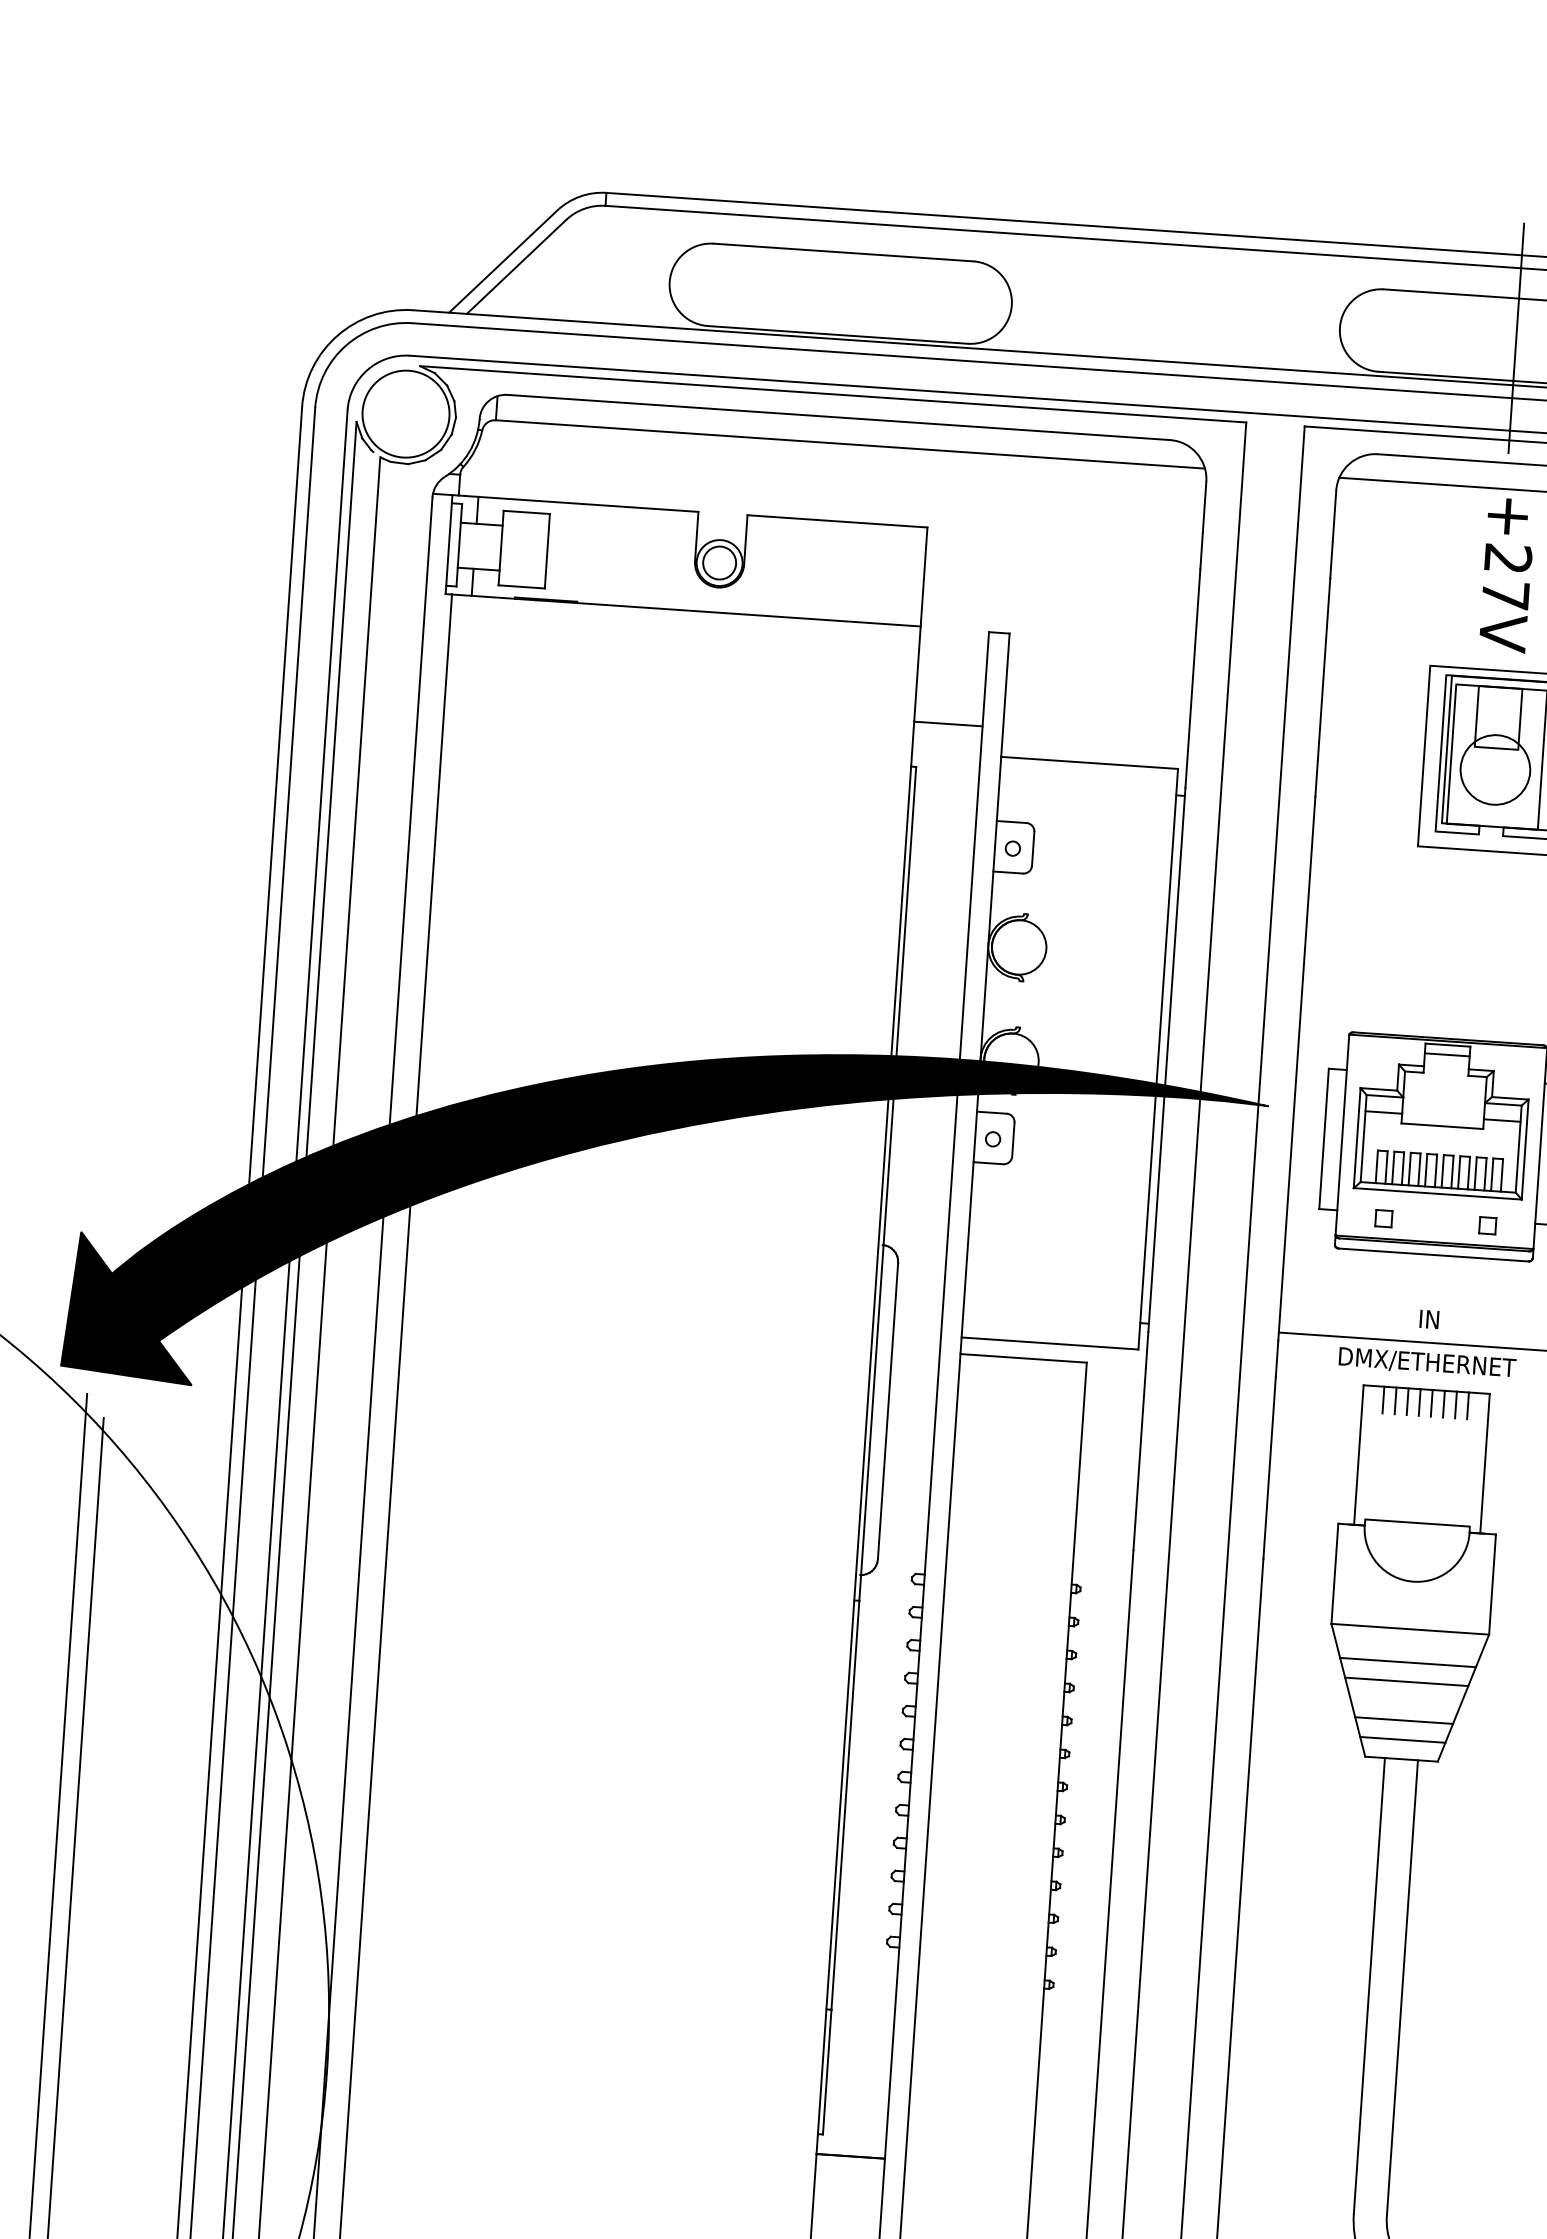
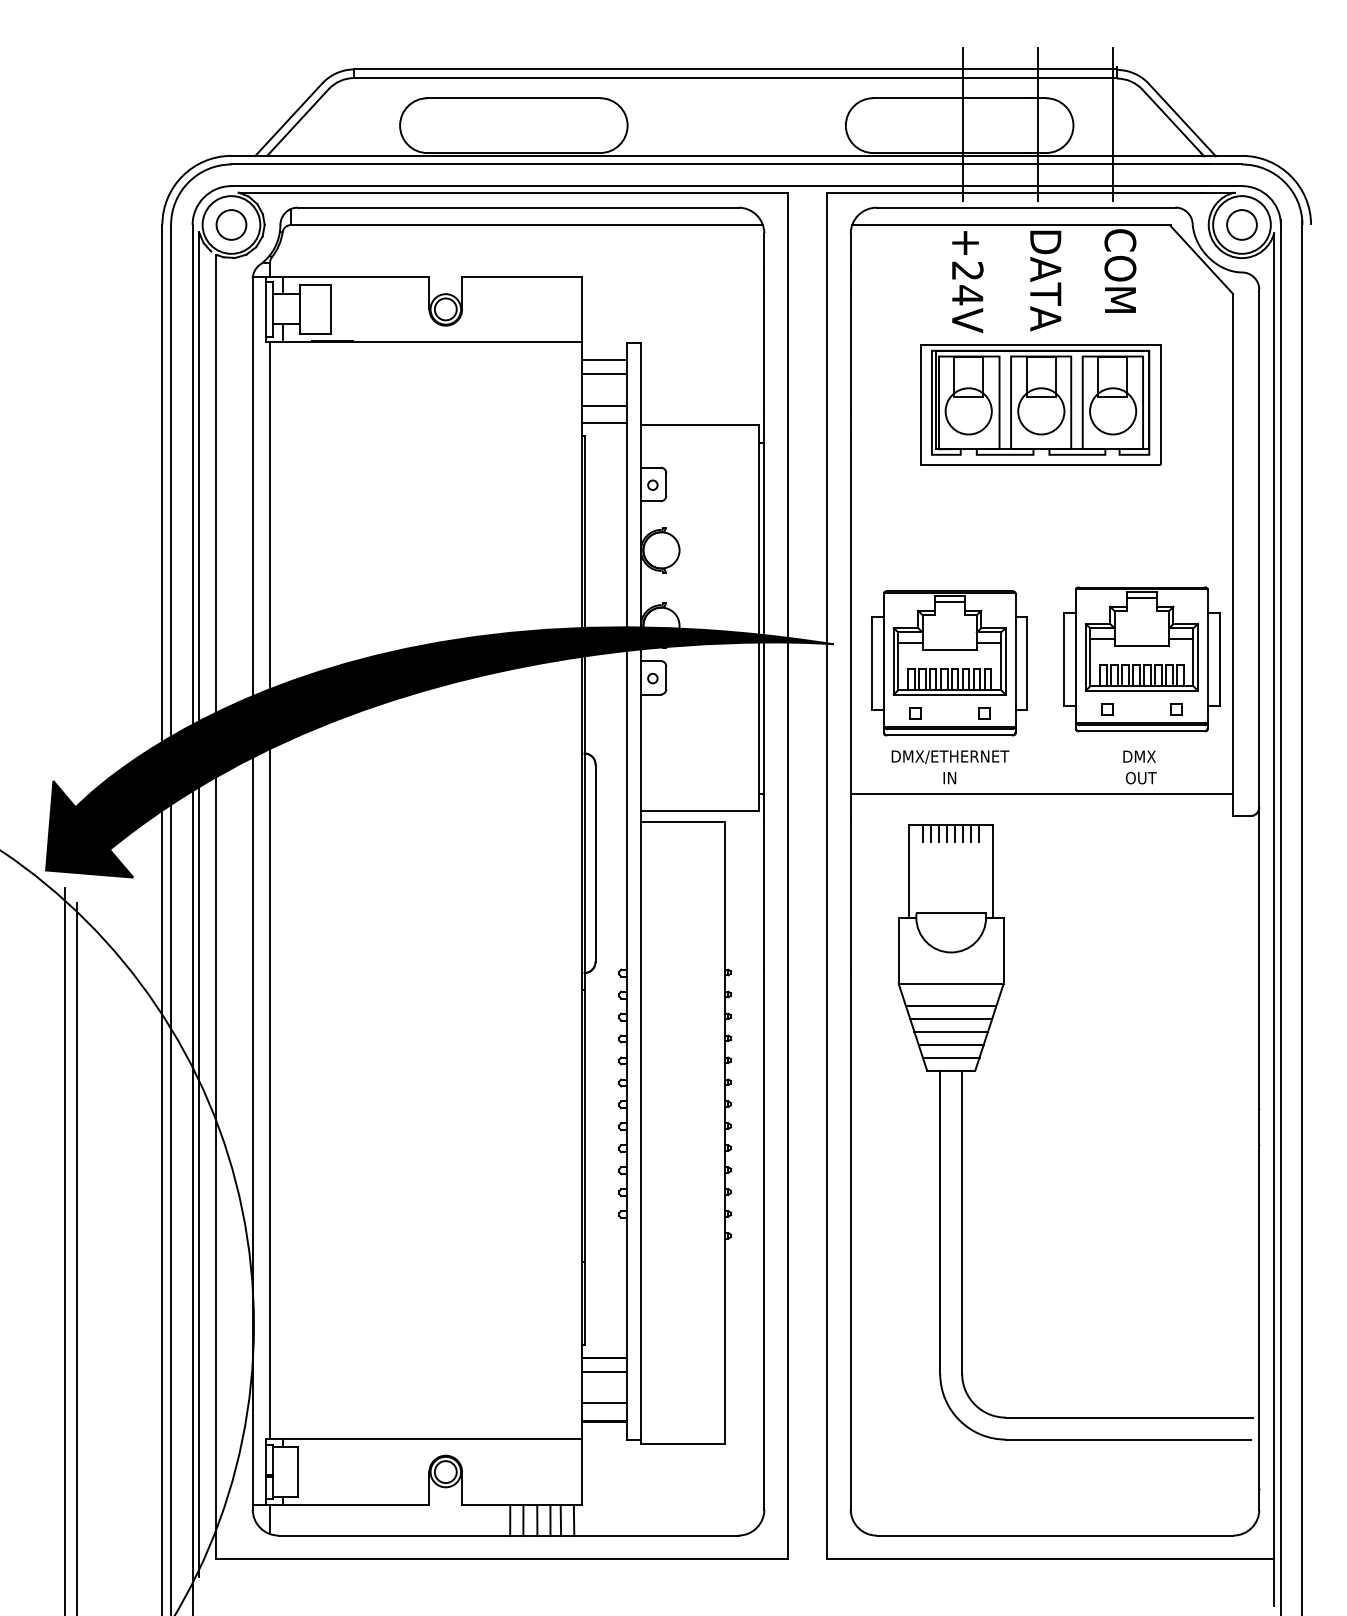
circle: (406, 413) -> (231, 224), added
text: (1505, 595) -> (967, 295), +27V -> +24V
line: (953, 654) -> (604, 359), added
line: (951, 677) -> (604, 374), added
line: (946, 750) -> (604, 423), added
text: (1427, 1363) -> (950, 757), moved
line: (1404, 1700) -> (950, 1031), added
line: (849, 2176) -> (604, 1371), added
line: (846, 2224) -> (604, 1403), added

